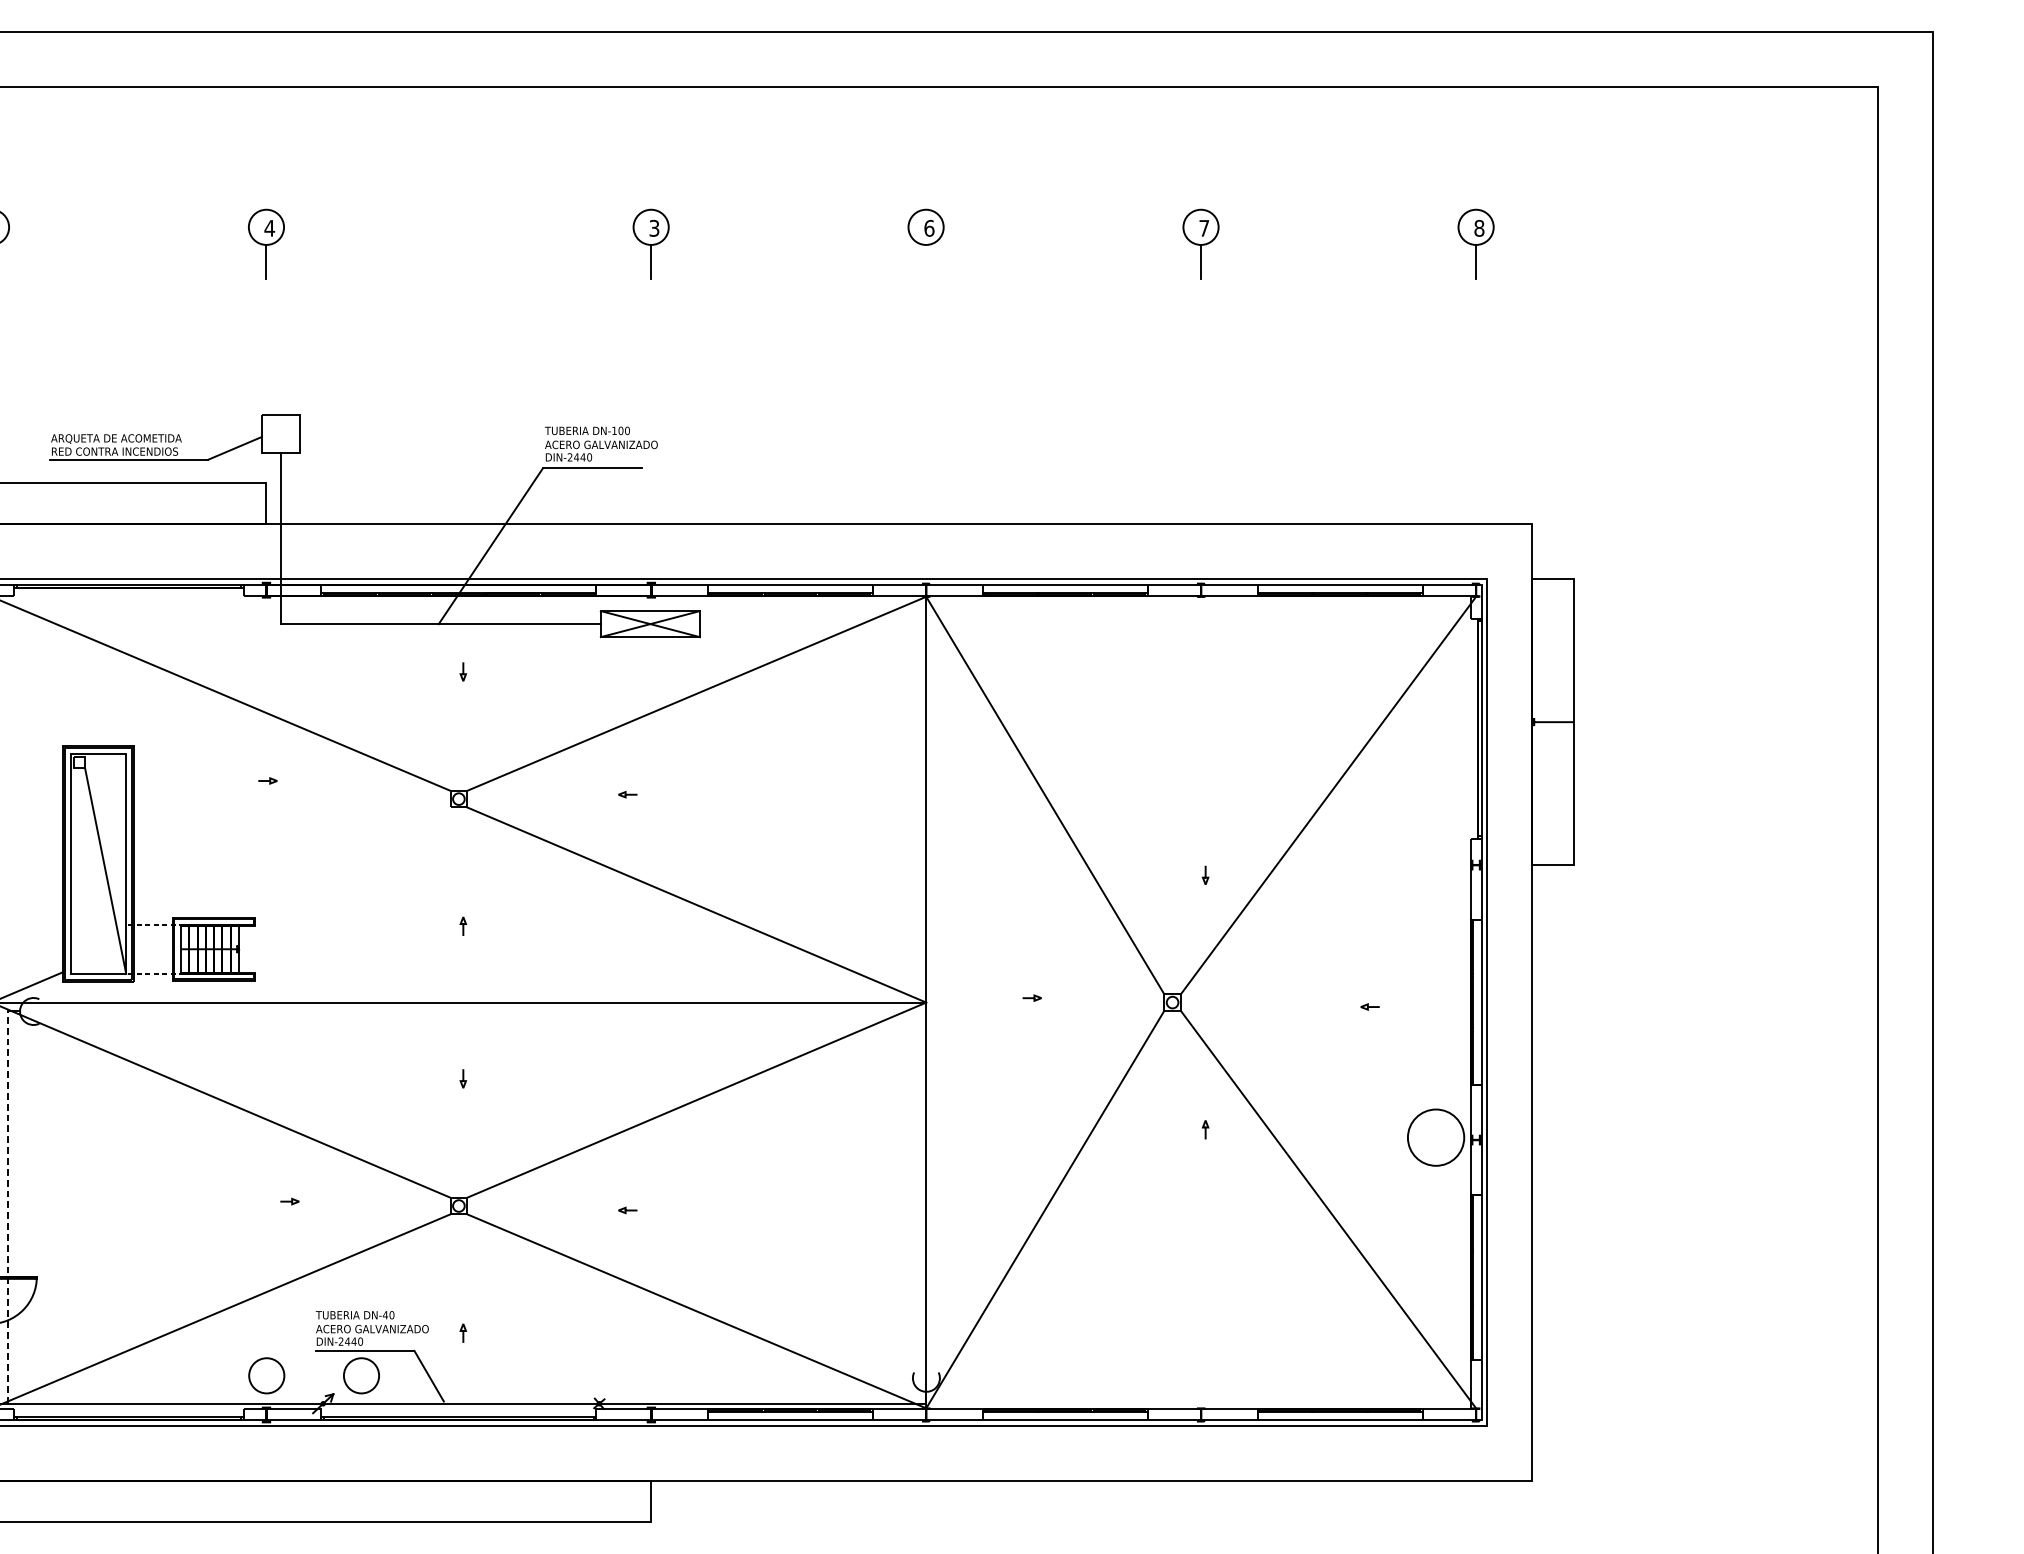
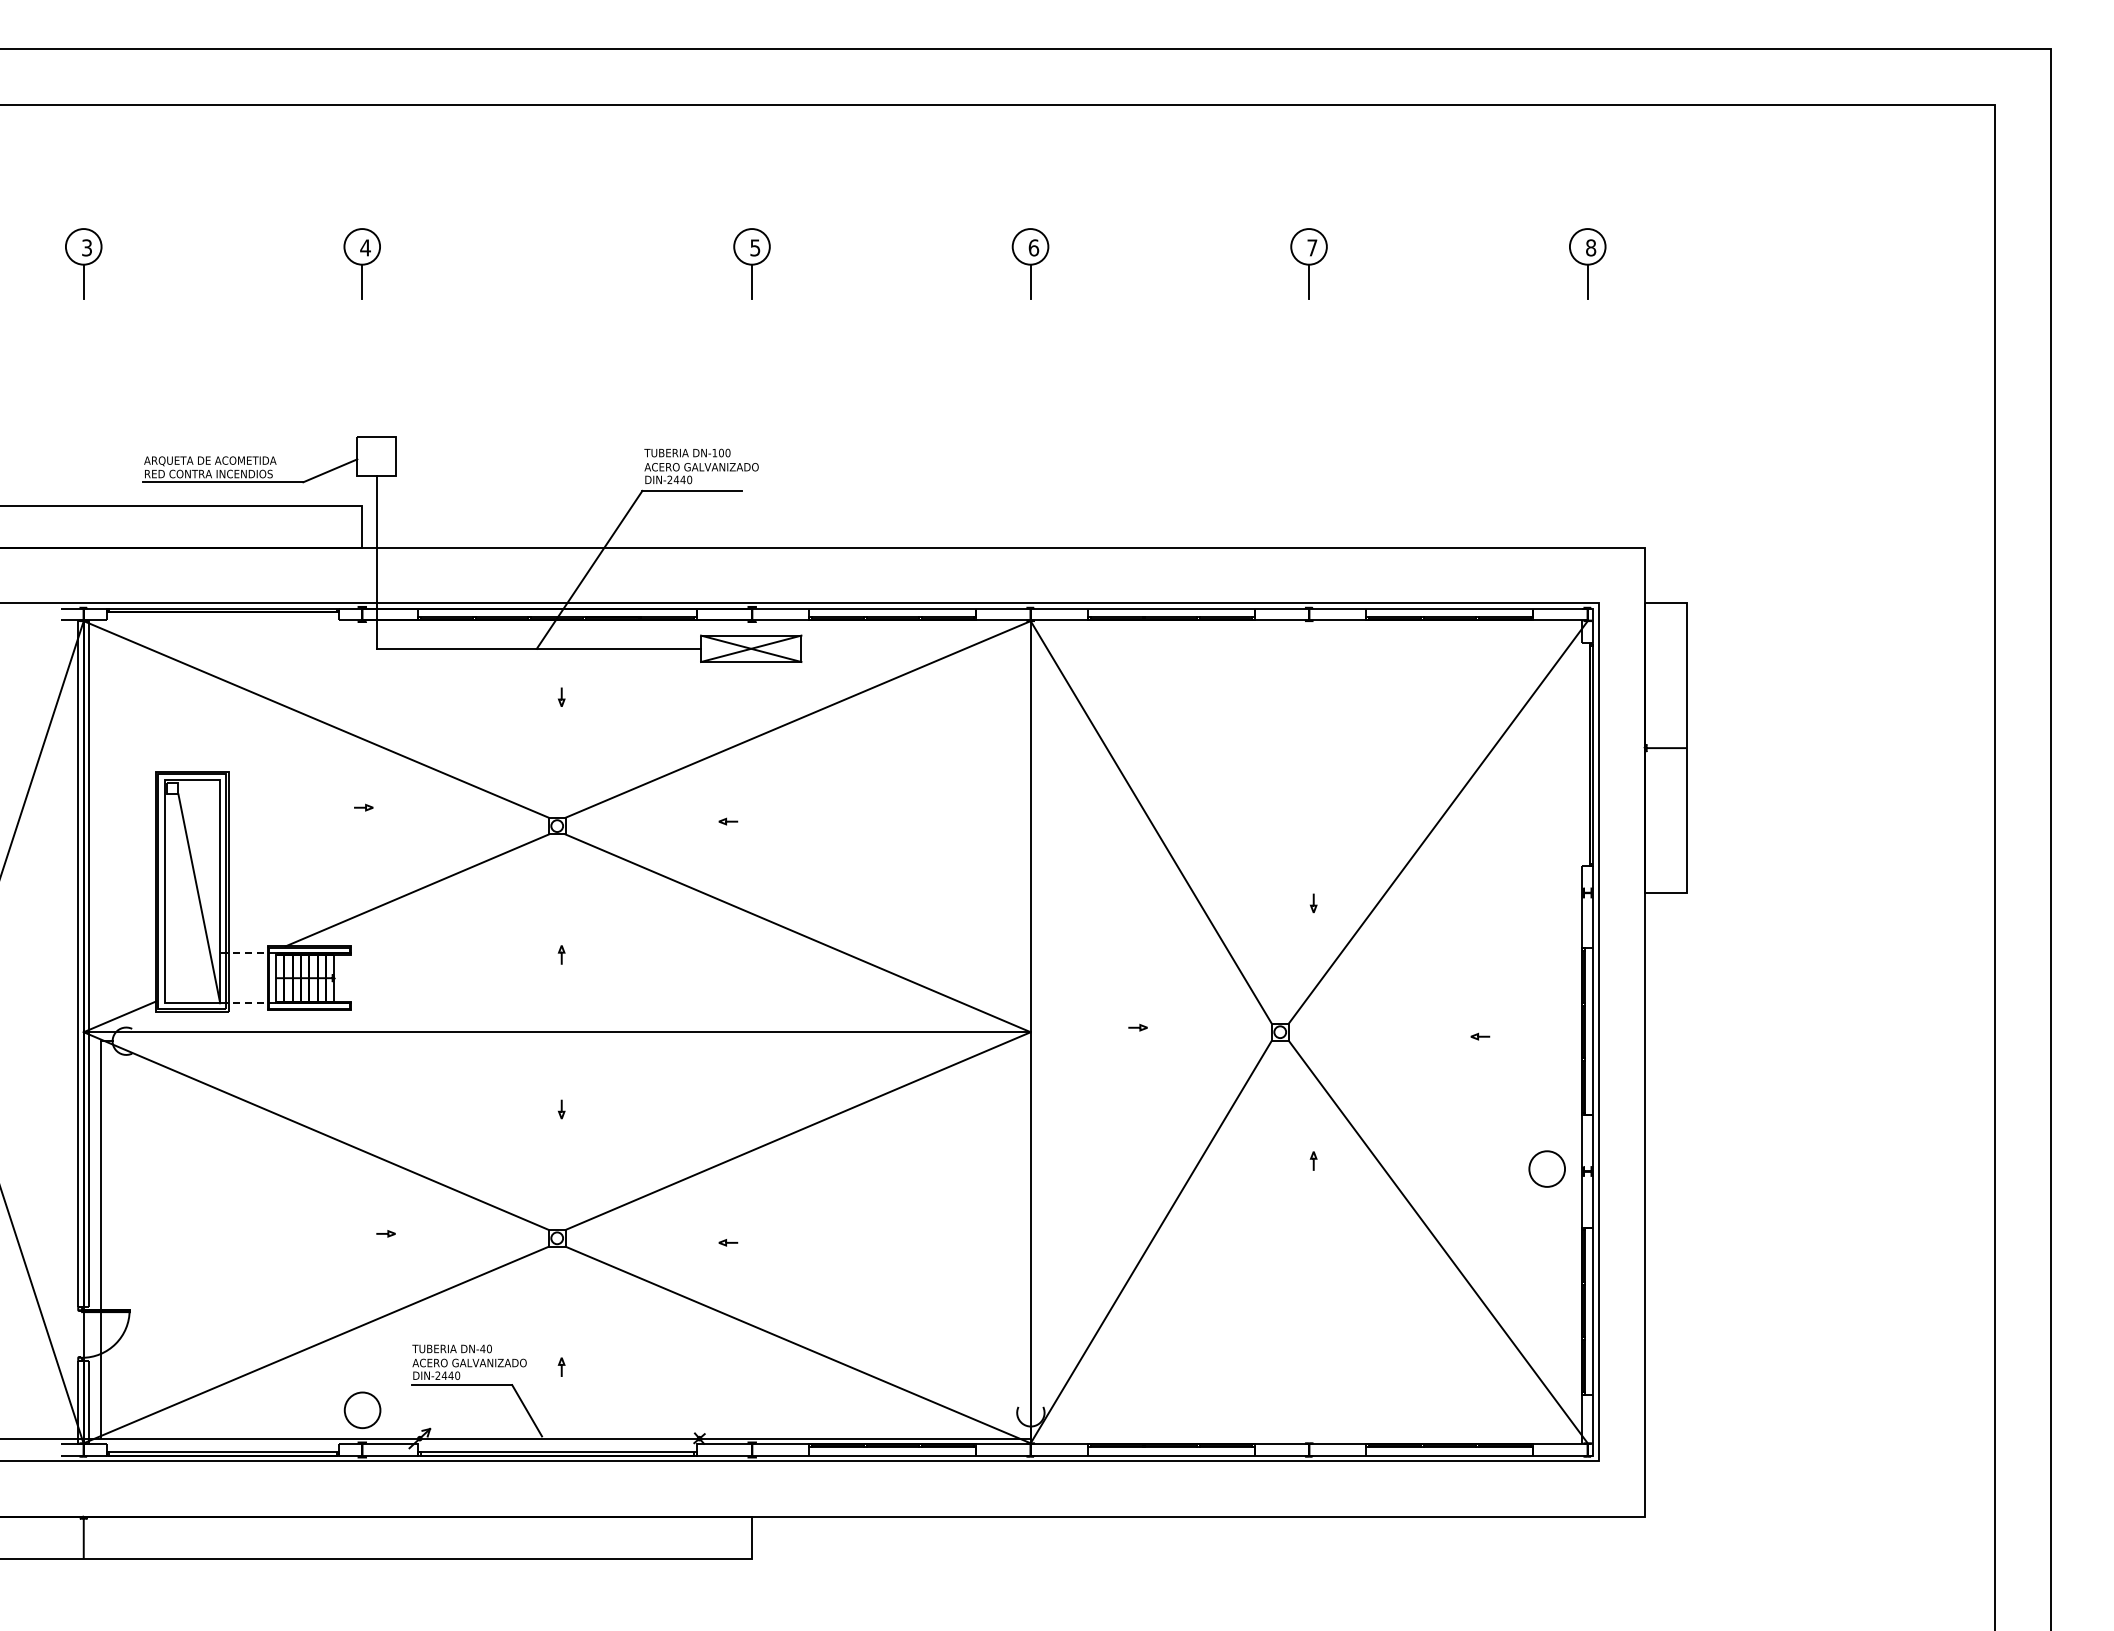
text: (654, 227) -> (755, 247), 3 -> 5
line: (926, 261) -> (1030, 281), added
line: (319, 862) -> (416, 890), added
circle: (1436, 1137) -> (1547, 1168), size x0.62
line: (8, 1207) -> (100, 1239), dashed -> solid
circle: (361, 1375) -> (458, 1410), removed

